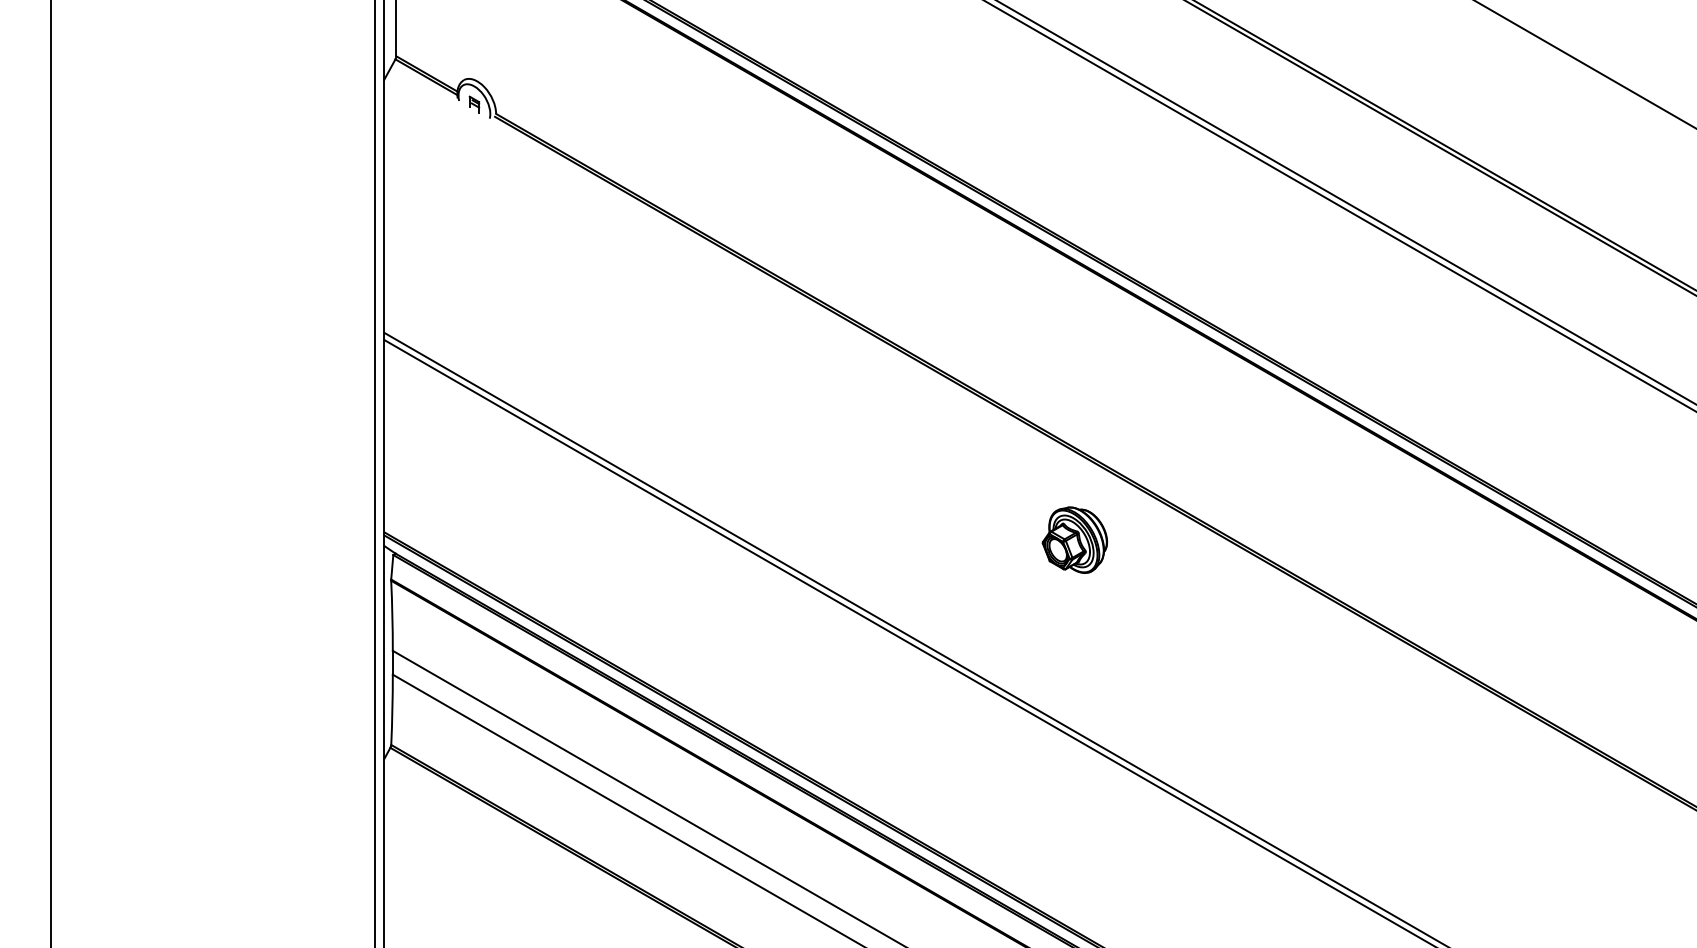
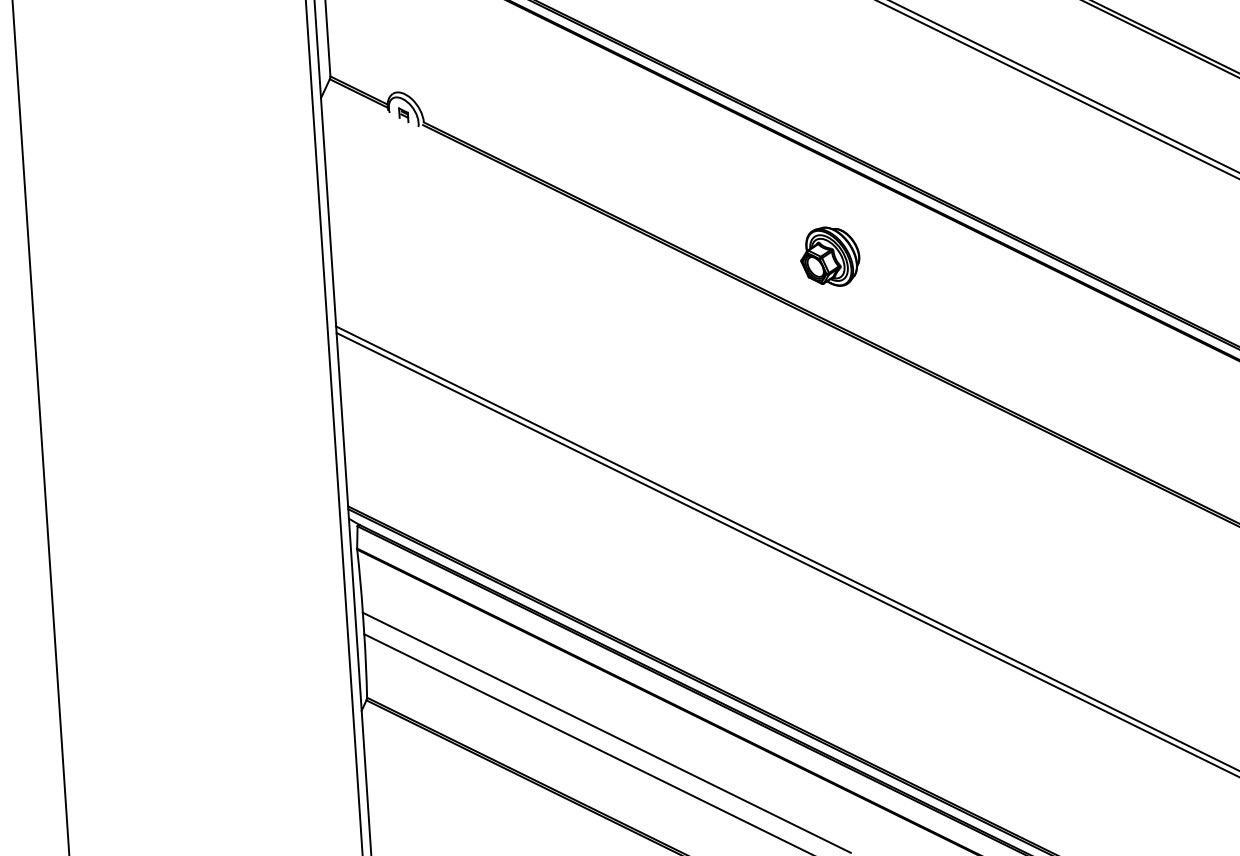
part: (1074, 539) -> (829, 256), moved

